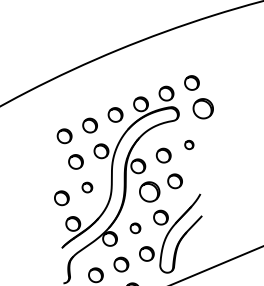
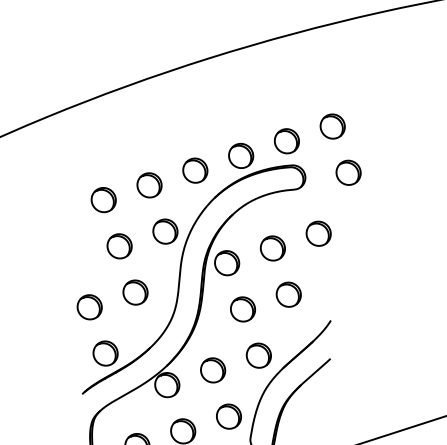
part: (203, 108) -> (348, 172), size x0.71
part: (189, 144) -> (319, 232), size x1.67
part: (87, 187) -> (135, 292), size x1.43
part: (149, 191) -> (242, 308), size x0.71
part: (135, 228) -> (212, 370), size x1.43

